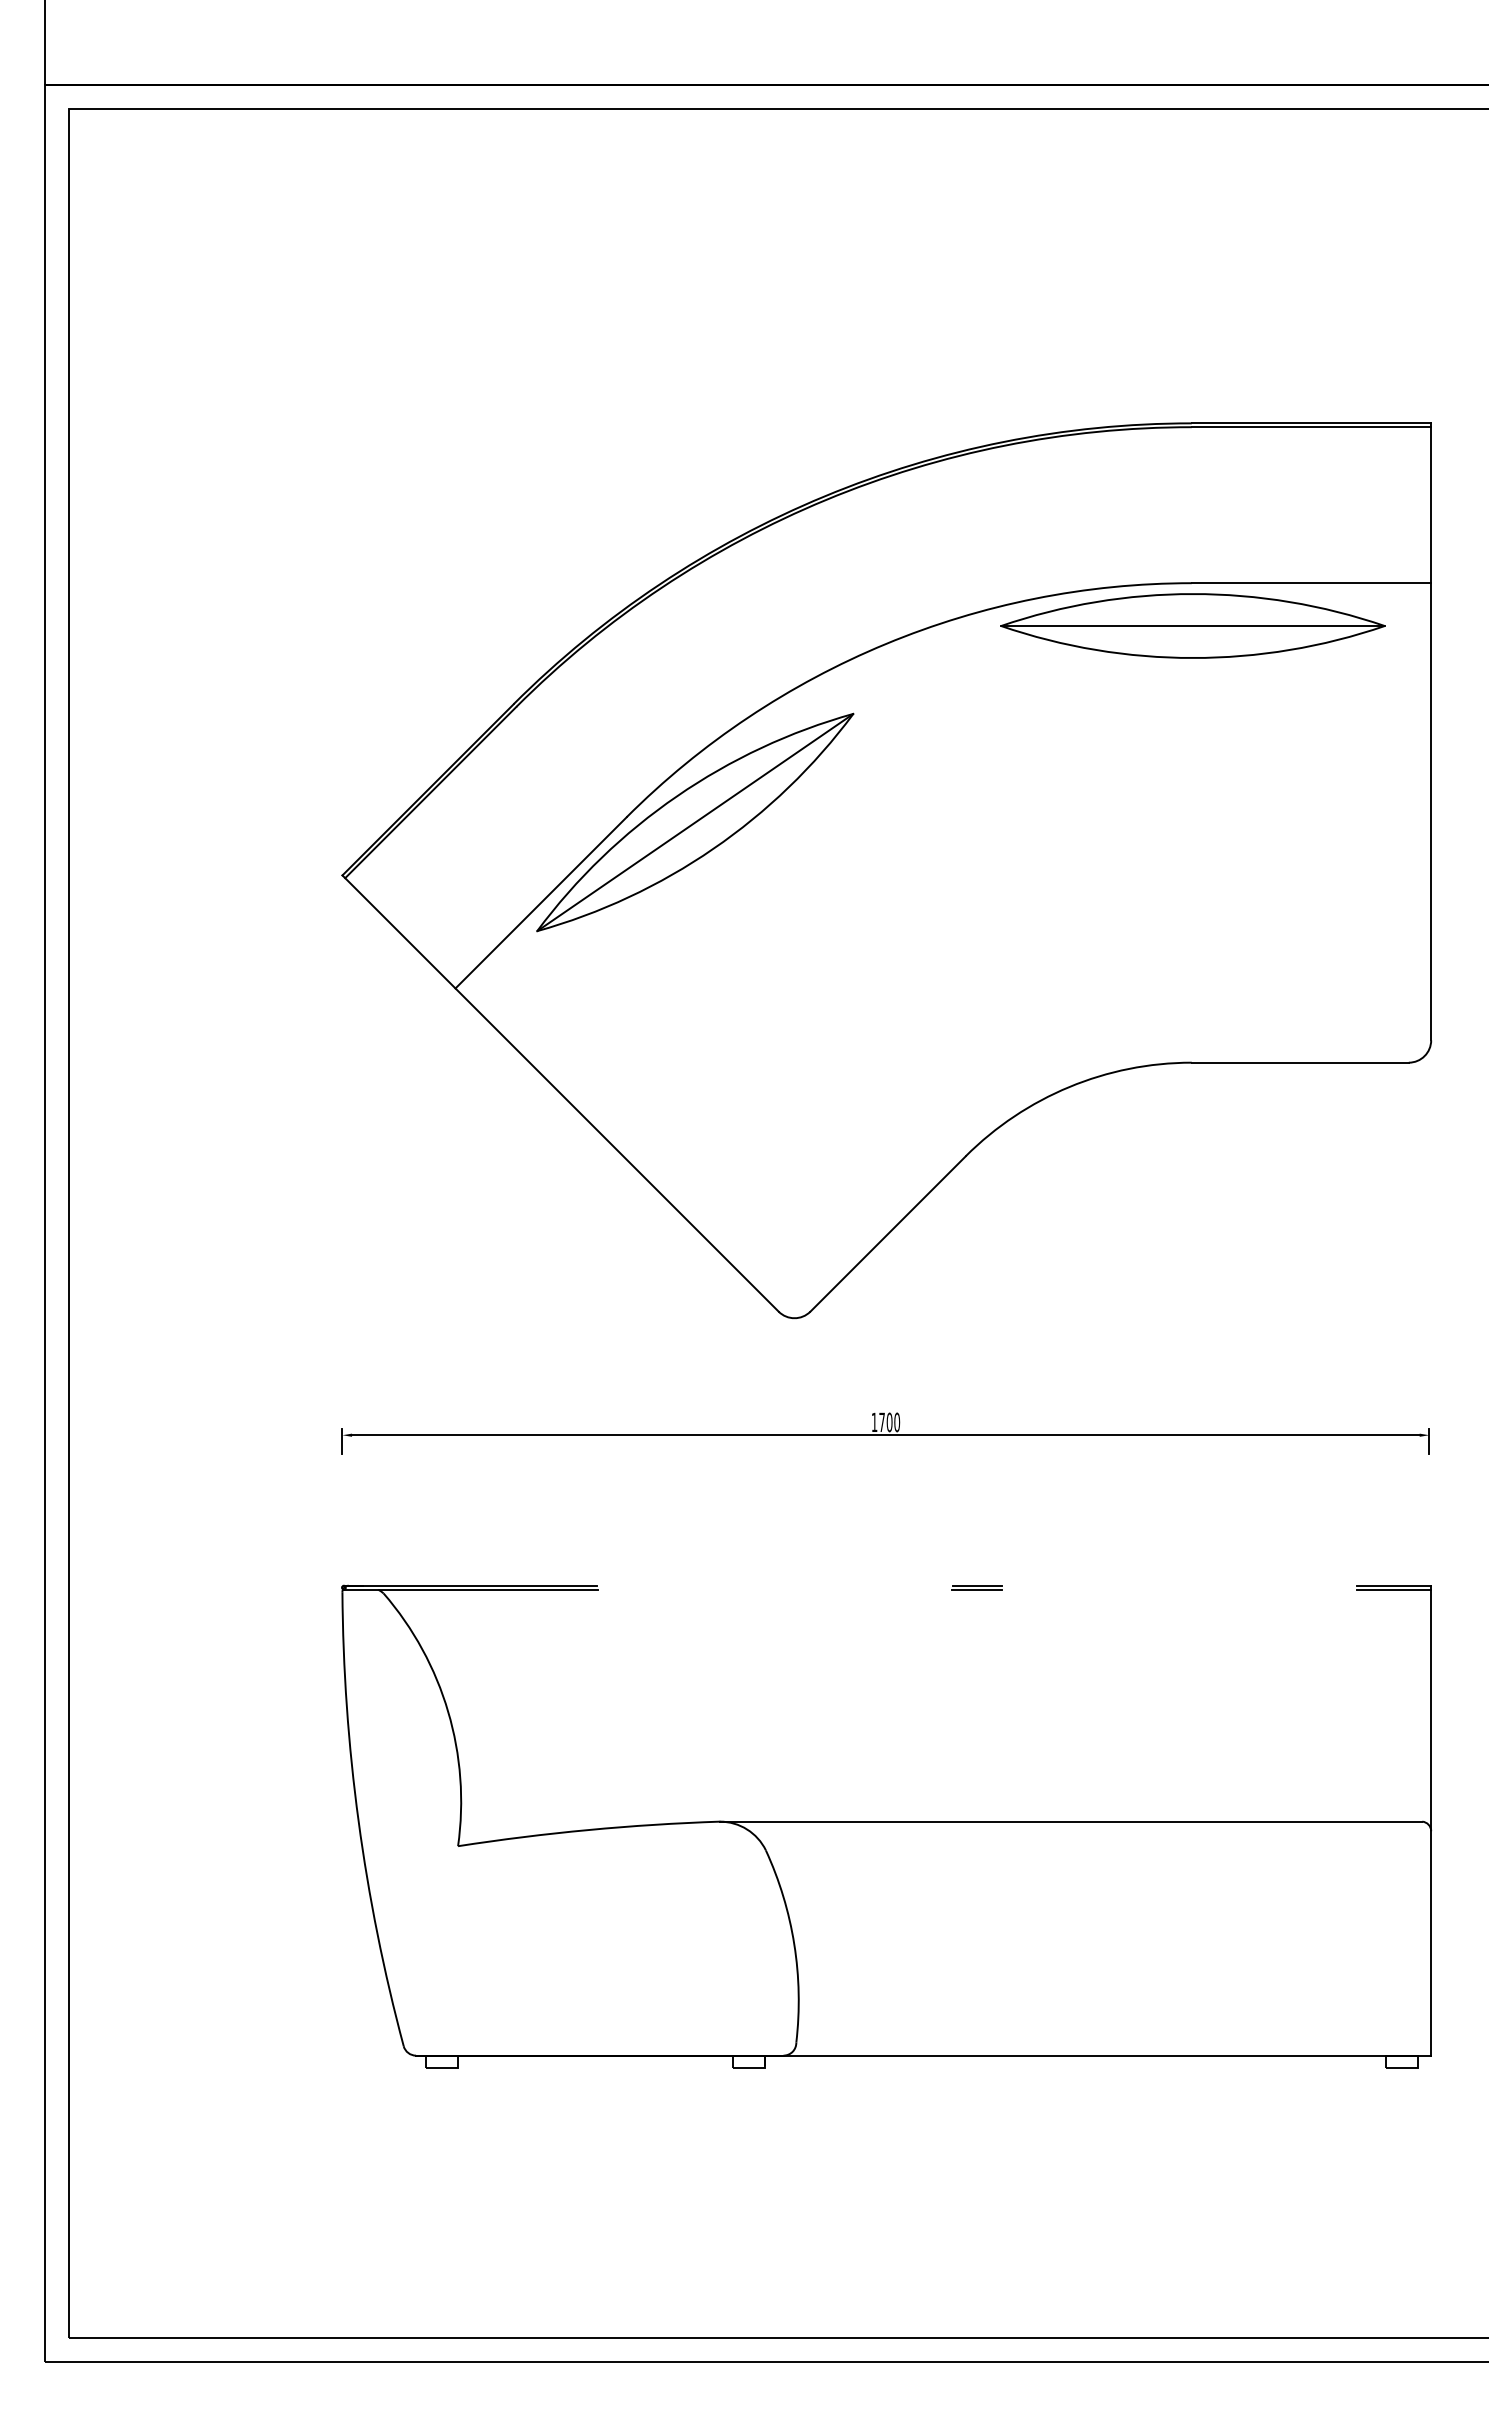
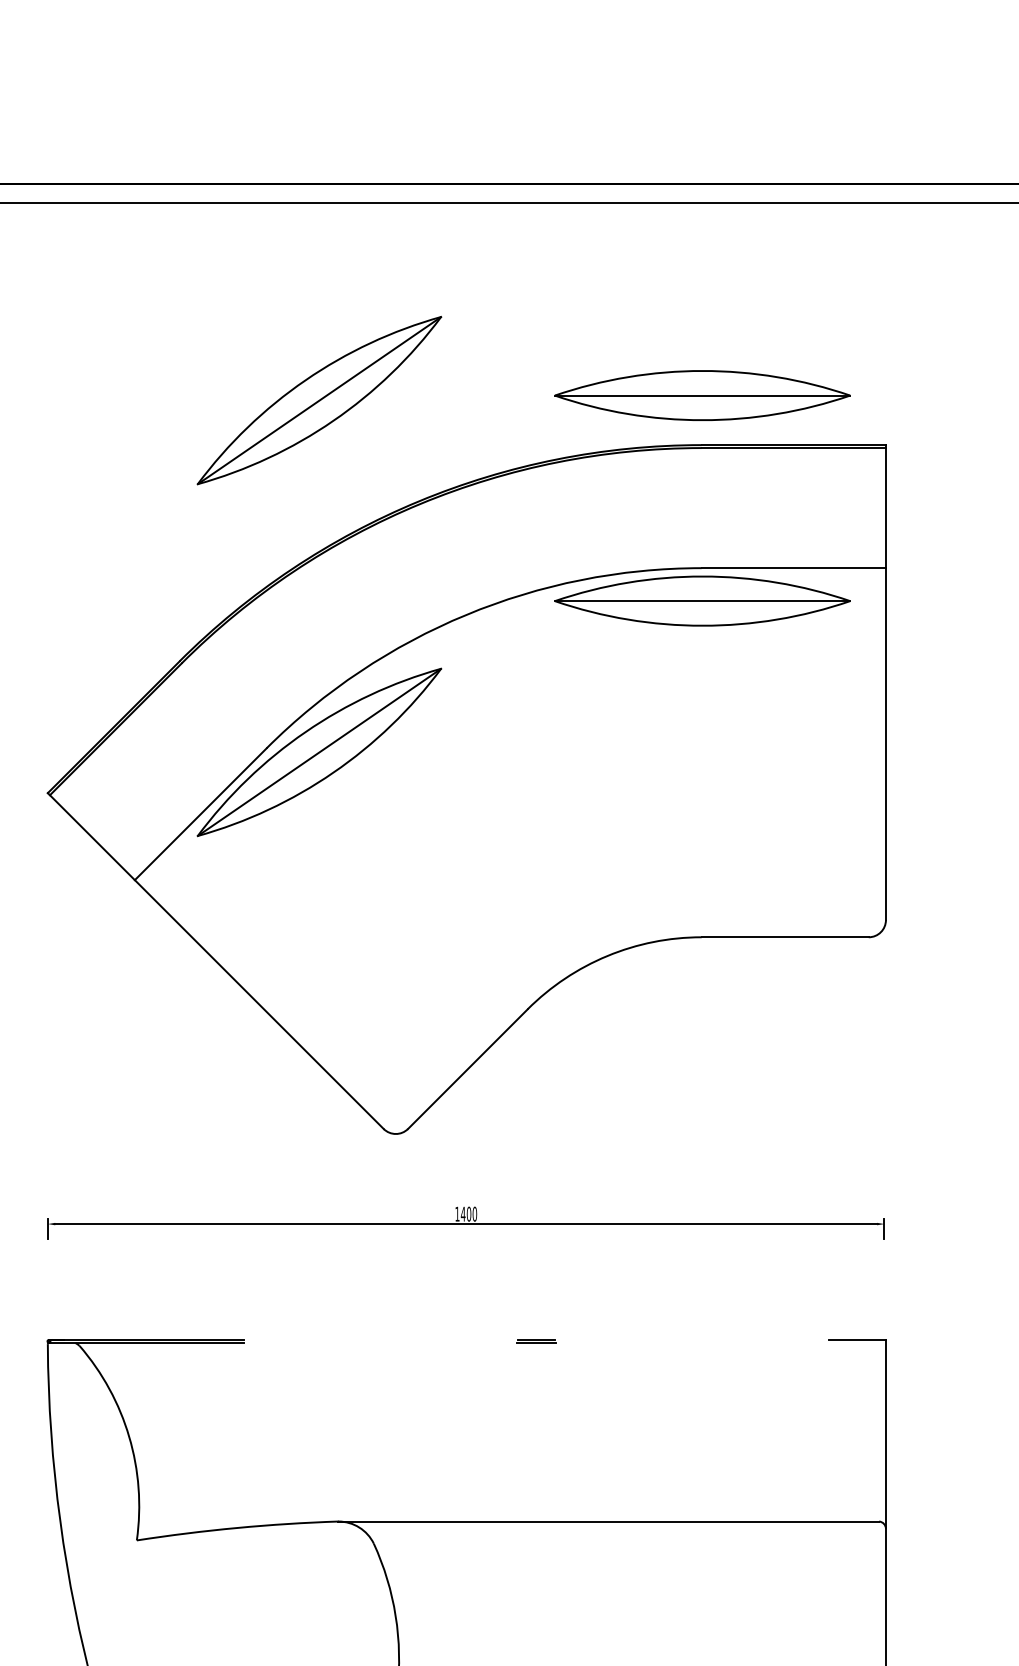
part: (1192, 358) -> (702, 395), added
part: (695, 365) -> (319, 400), added
text: (882, 1421) -> (463, 1213), 1700 -> 1400
line: (1393, 1589) -> (856, 1342), removed

